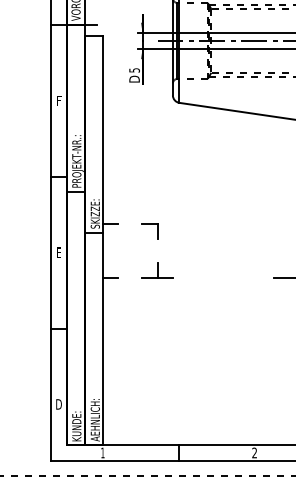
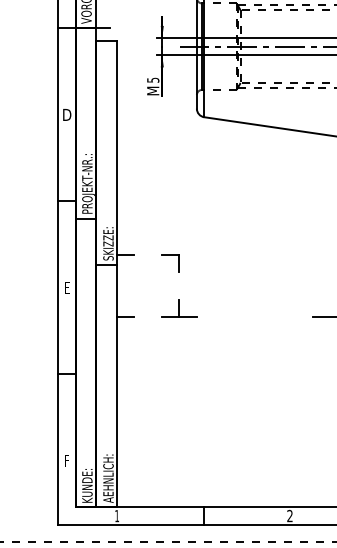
text: (134, 79) -> (153, 90), D -> M
text: (58, 100) -> (66, 114), F -> D
text: (58, 404) -> (66, 460), D -> F

